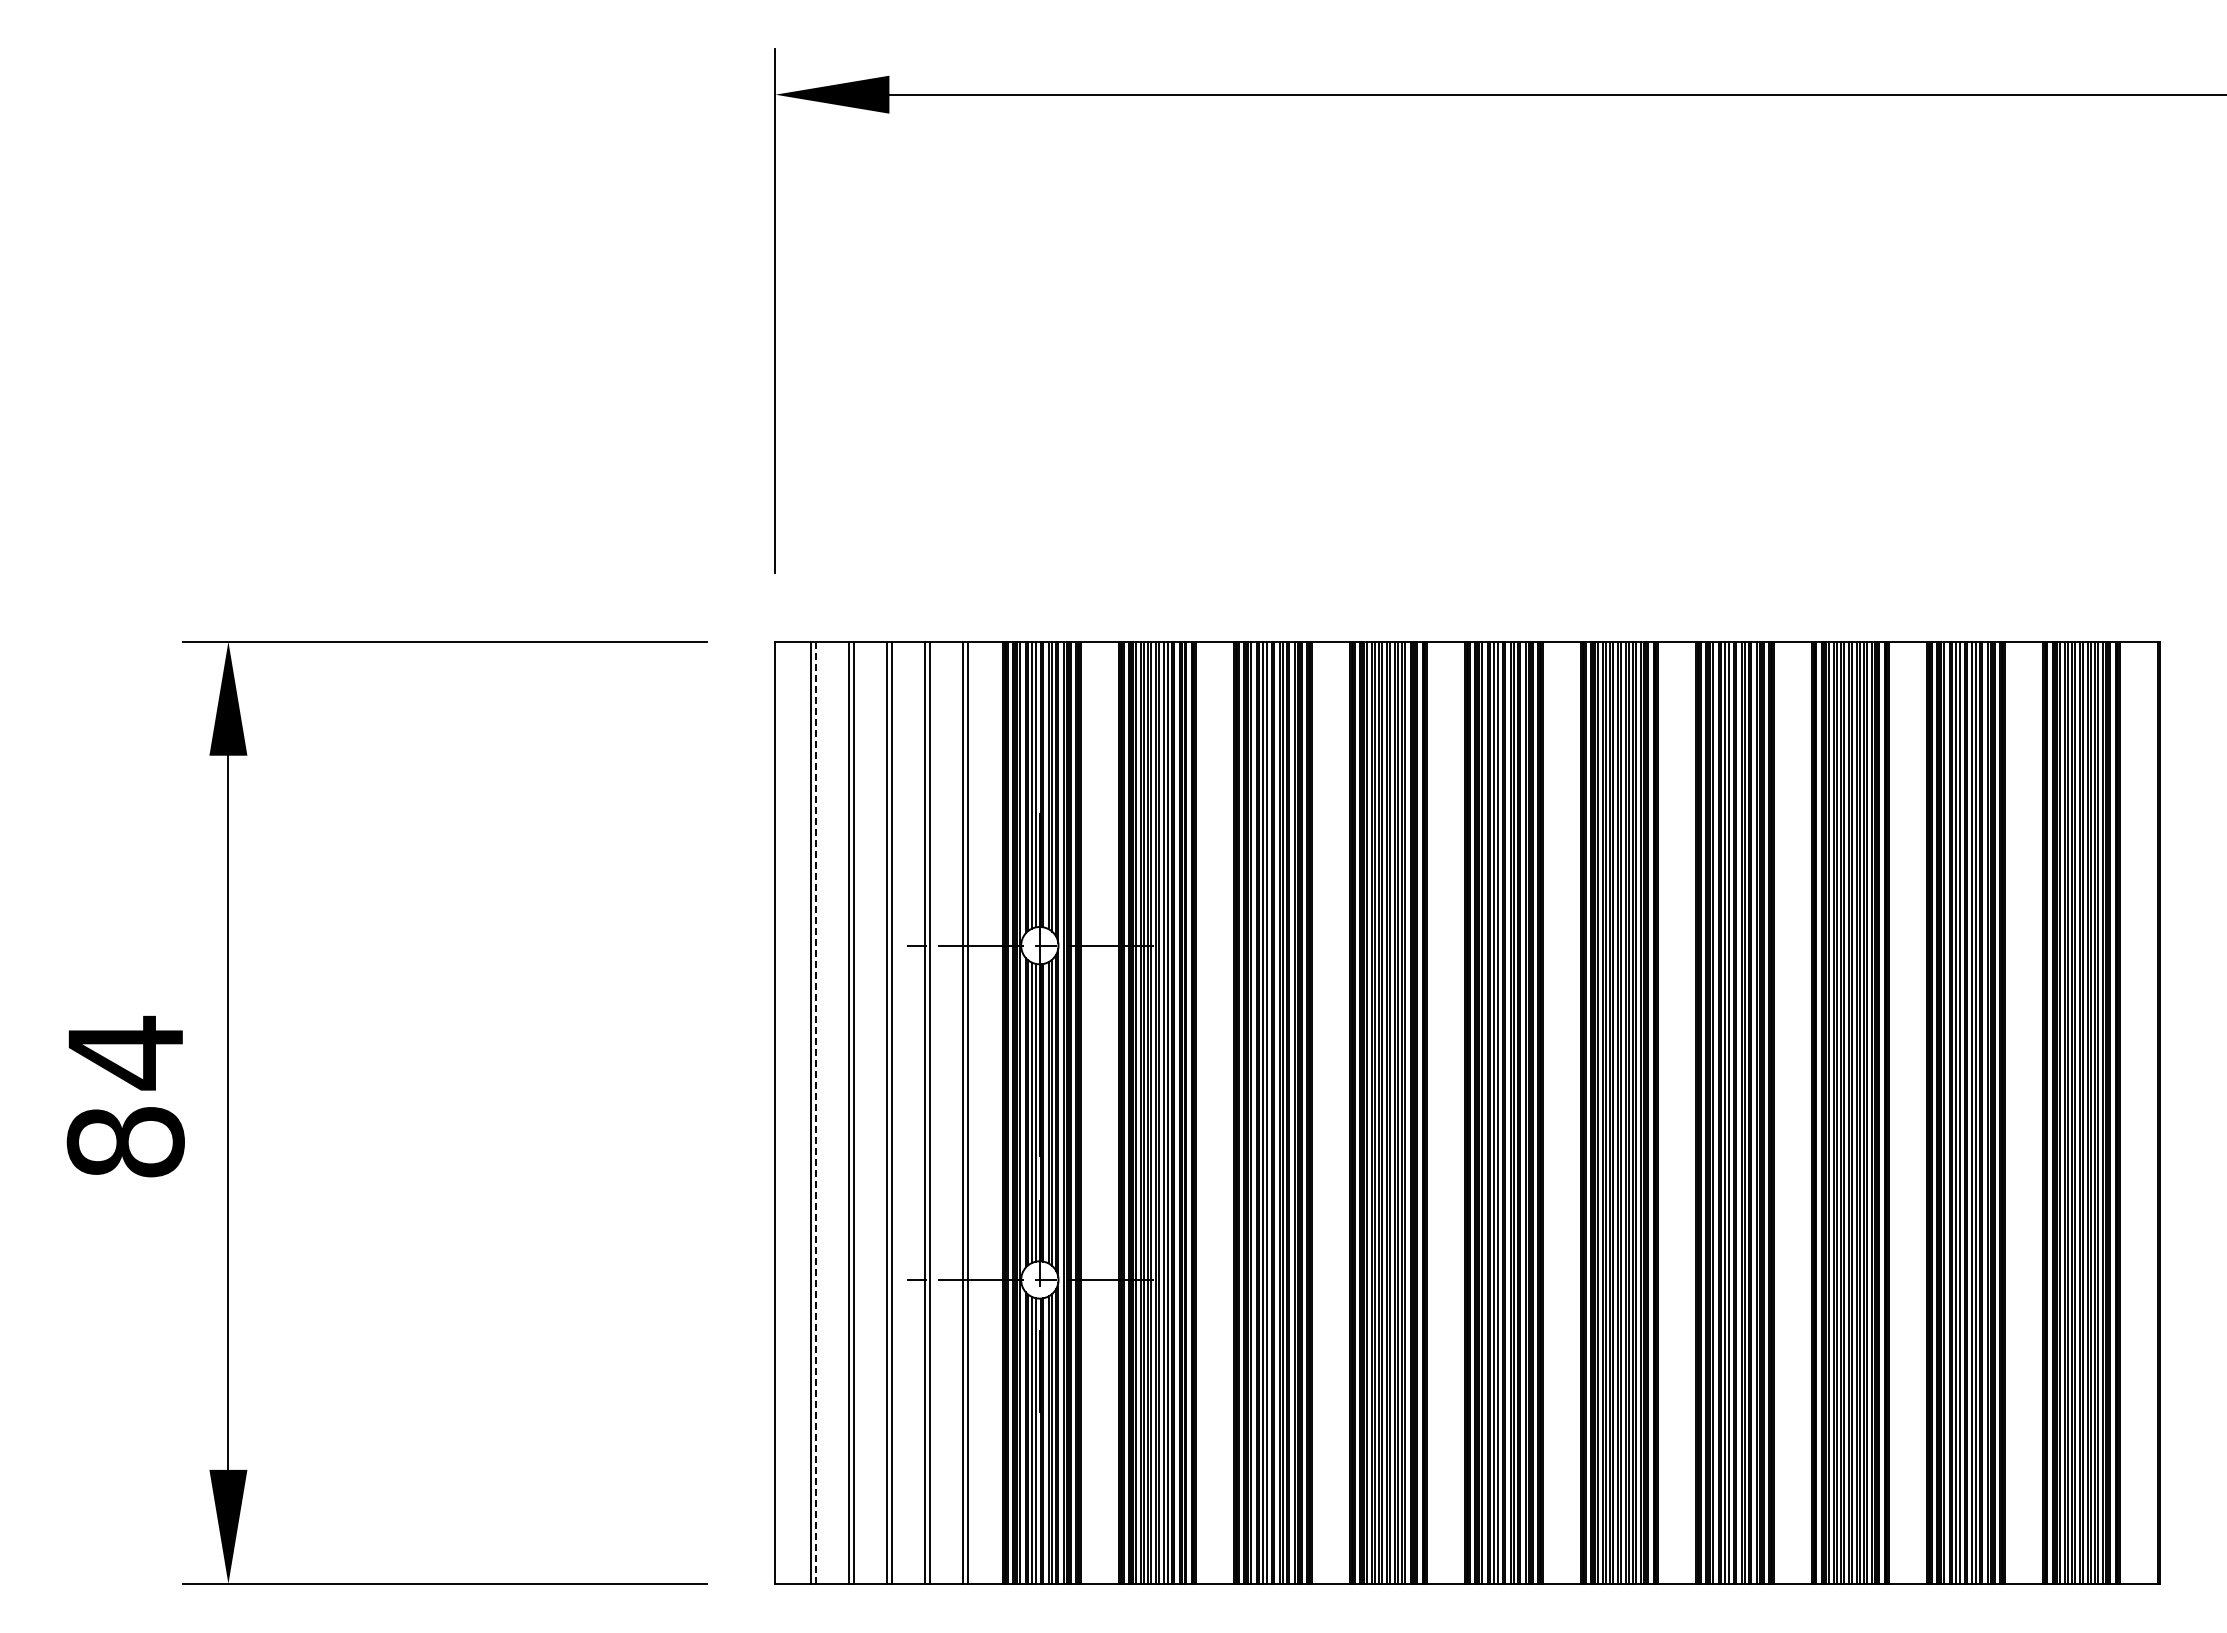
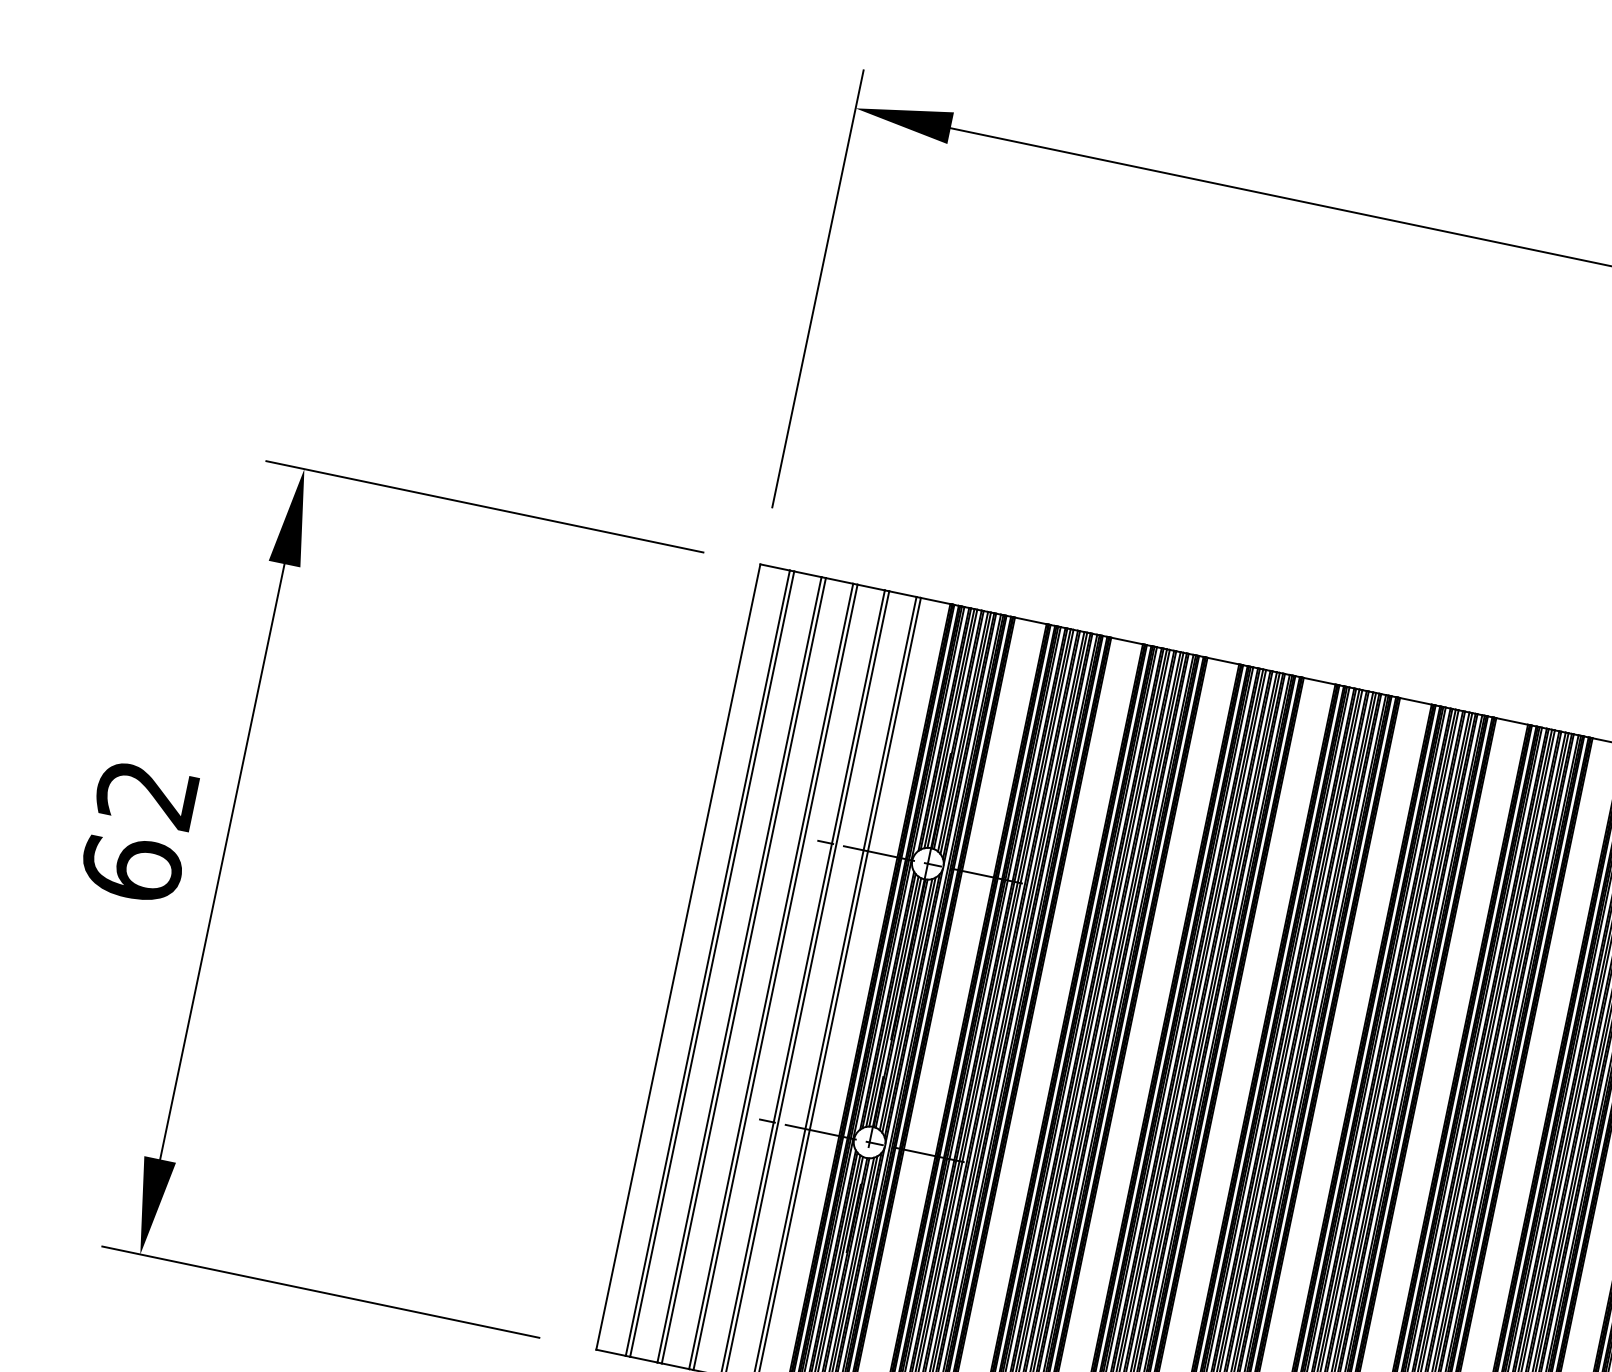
text: (125, 1096) -> (139, 830), 84 -> 62
line: (816, 1112) -> (712, 963), dashed -> solid

